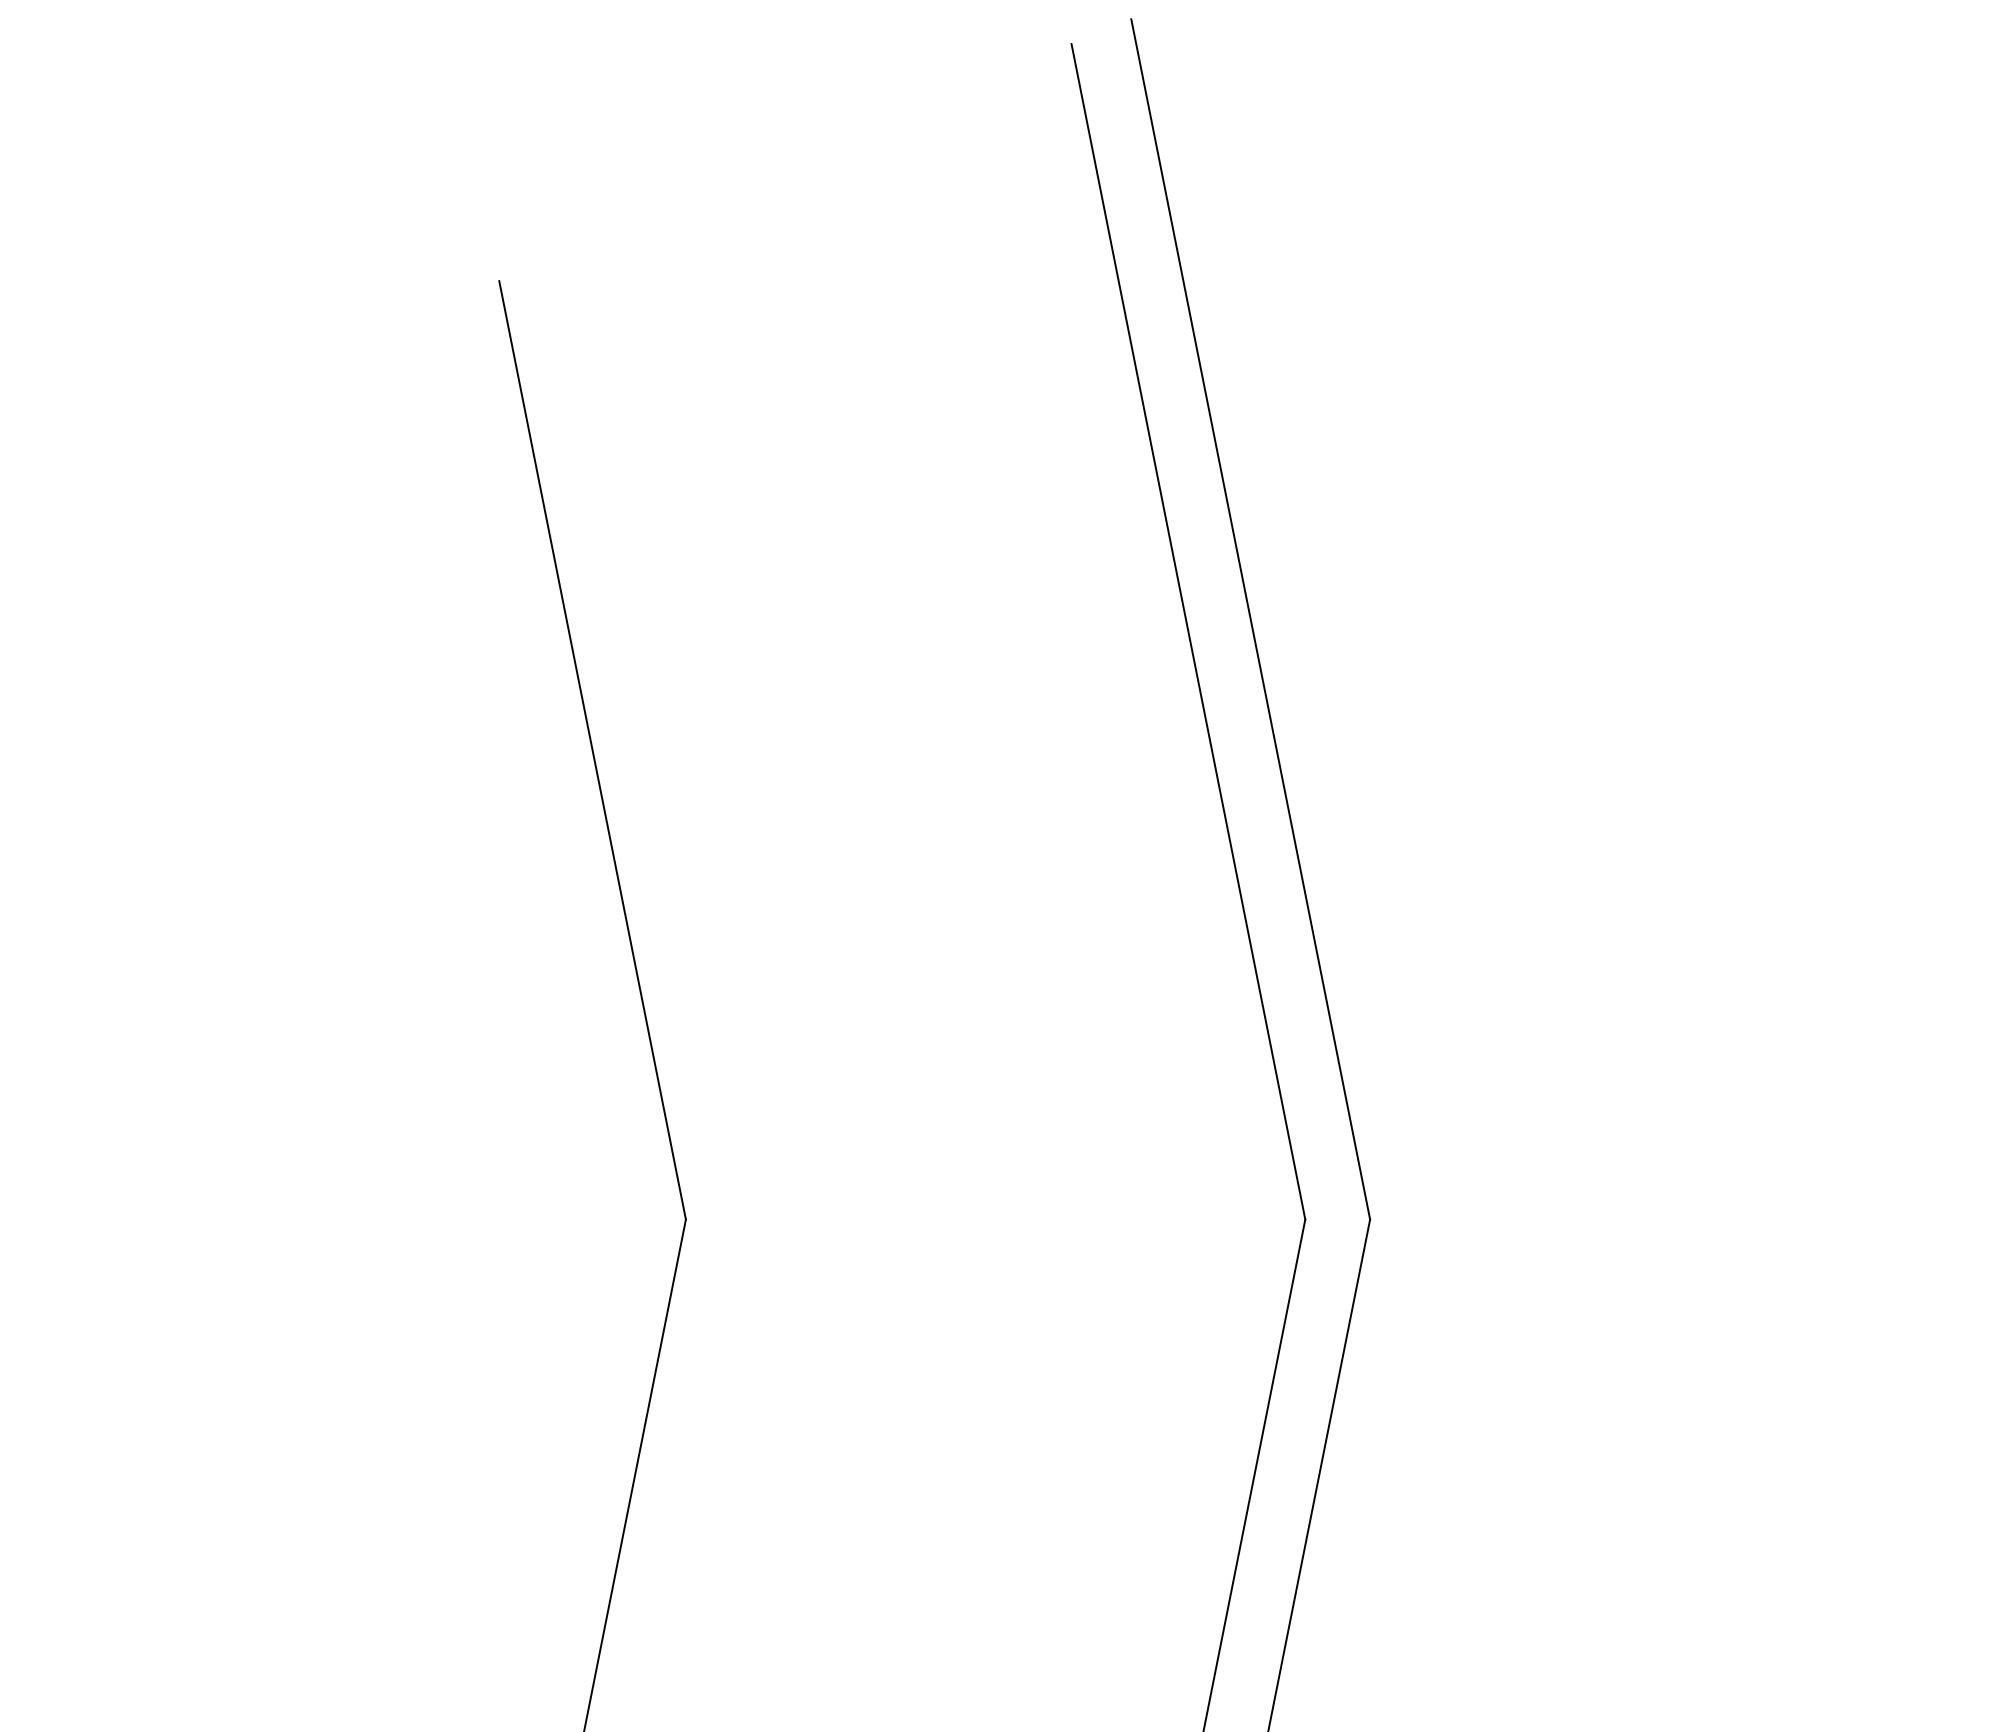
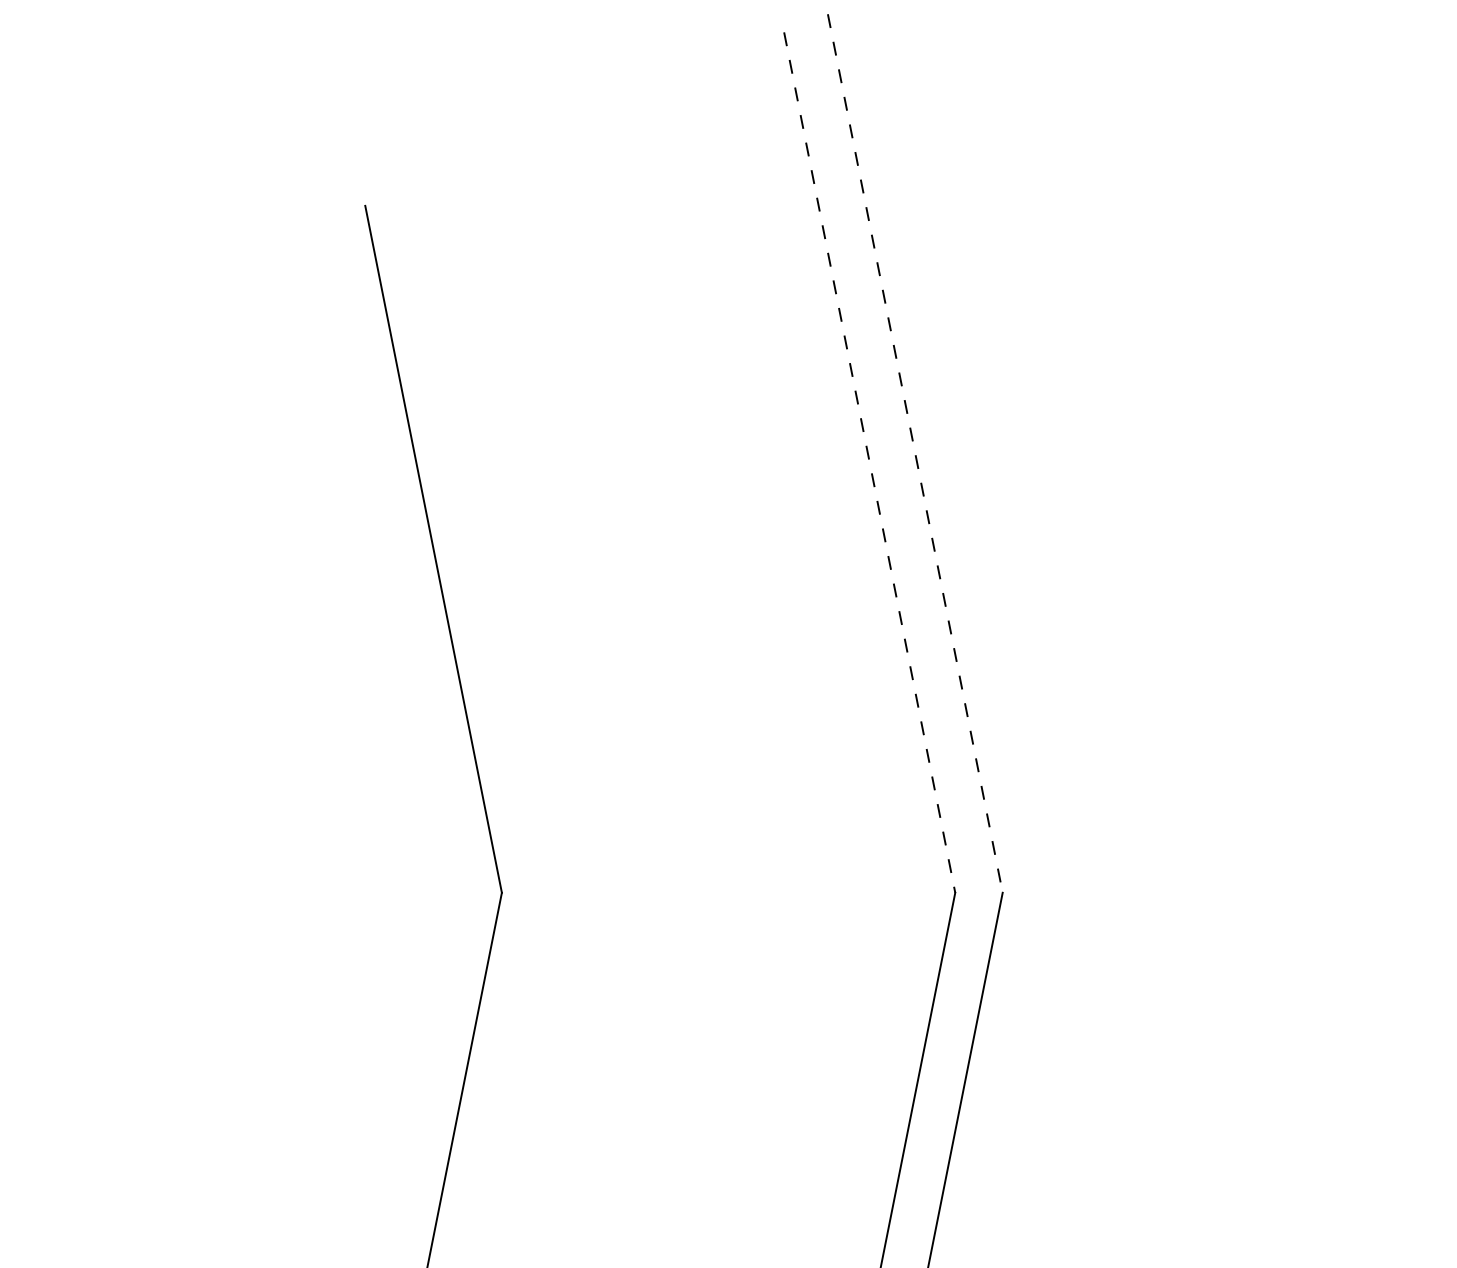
line: (1250, 619) -> (915, 453), solid -> dashed
line: (1188, 631) -> (869, 462), solid -> dashed

